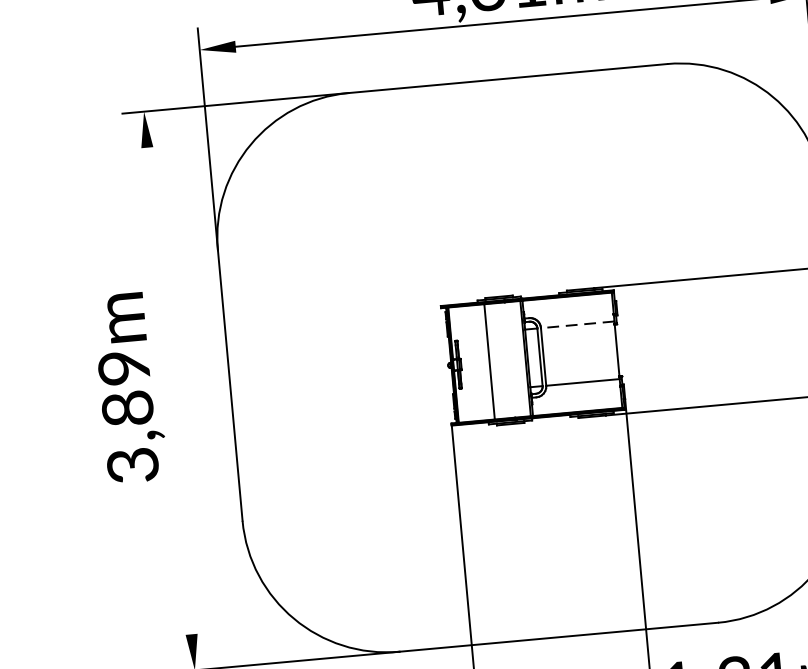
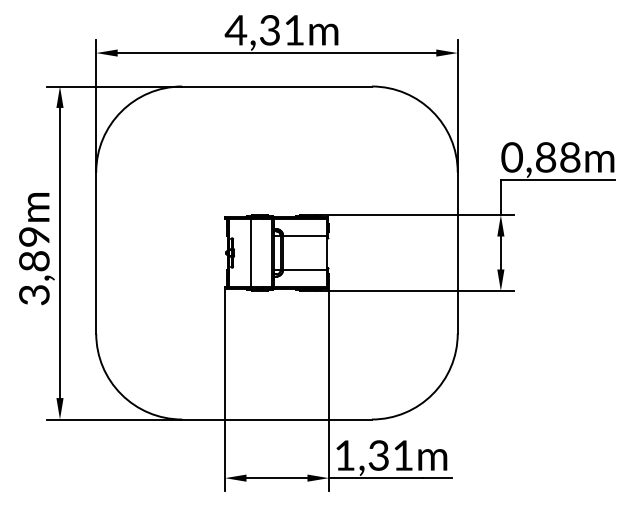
line: (576, 324) -> (304, 235), dashed -> solid
line: (170, 390) -> (60, 252), added

